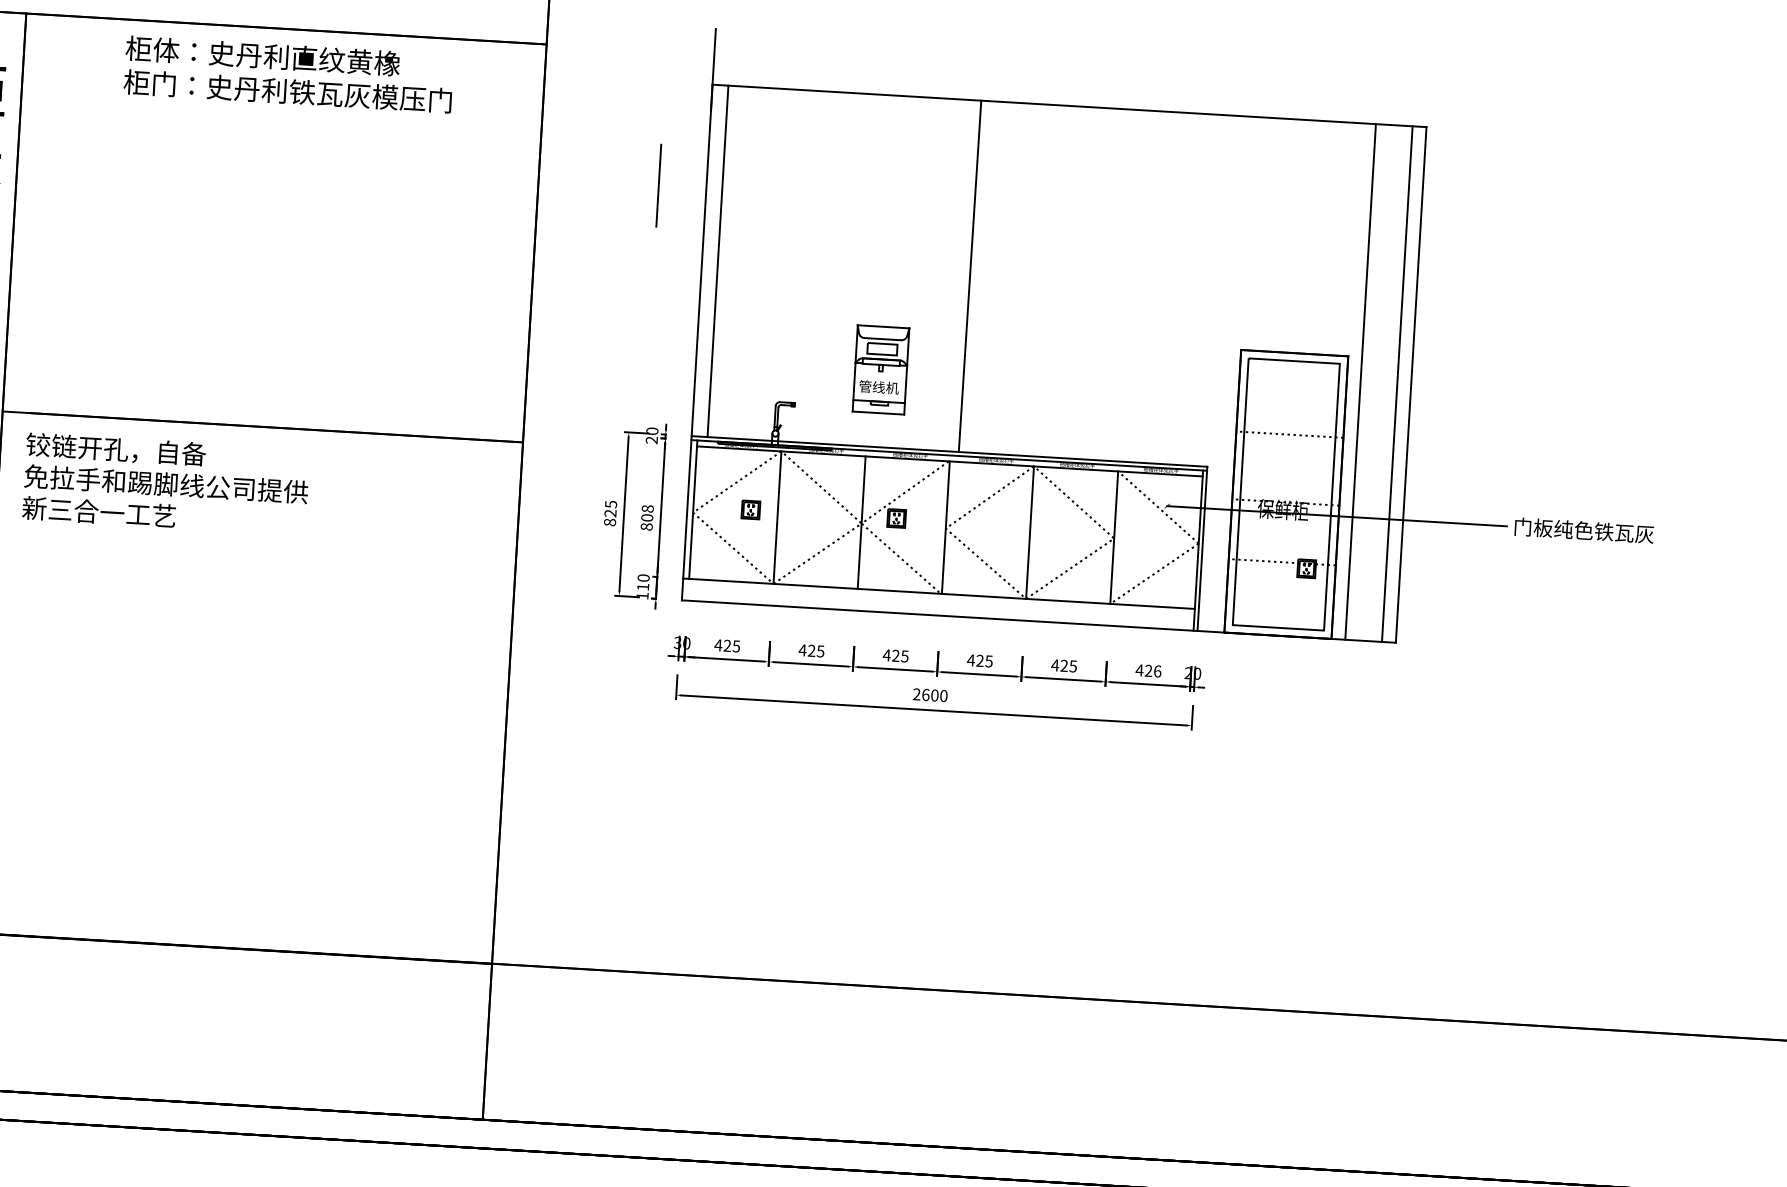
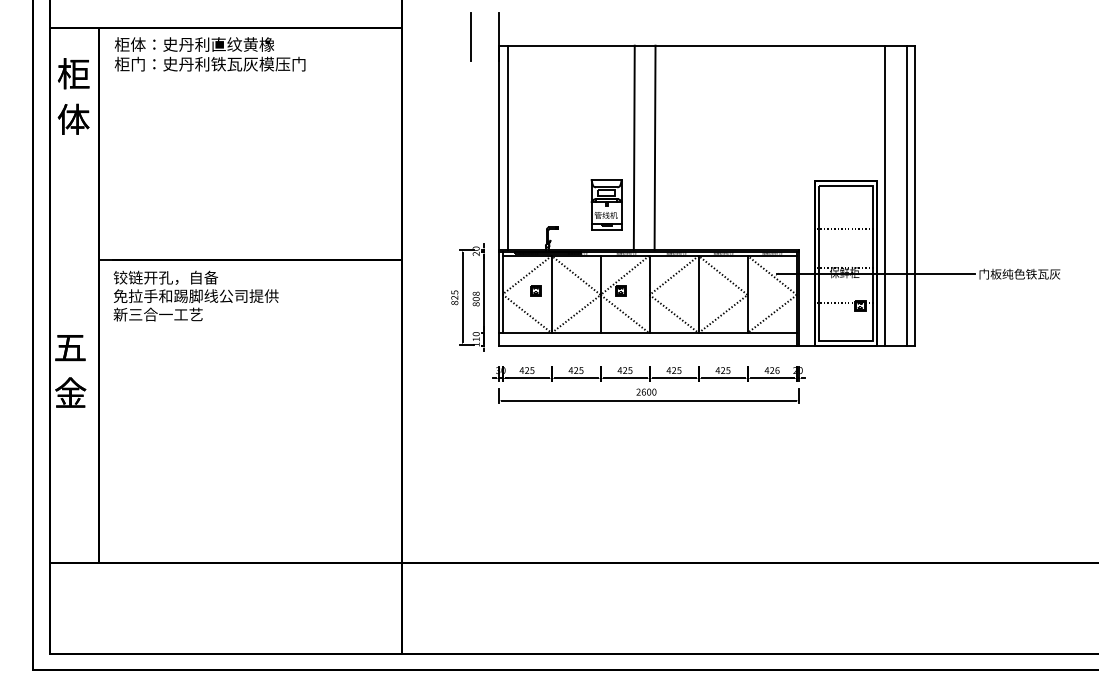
text: (287, 74) -> (209, 54), moved
line: (657, 184) -> (470, 36), moved
line: (933, 273) -> (633, 147), added

